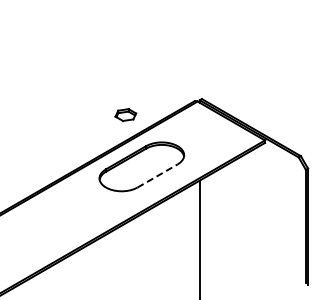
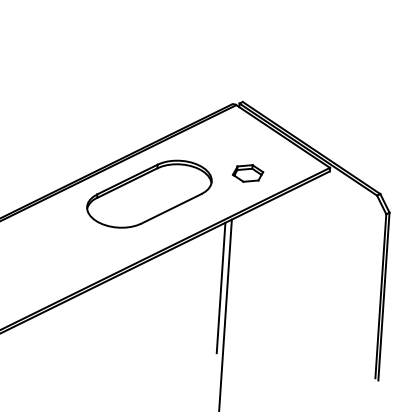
part: (125, 115) -> (247, 174), moved
line: (158, 175) -> (172, 208), dashed -> solid
line: (195, 228) -> (221, 288), added

